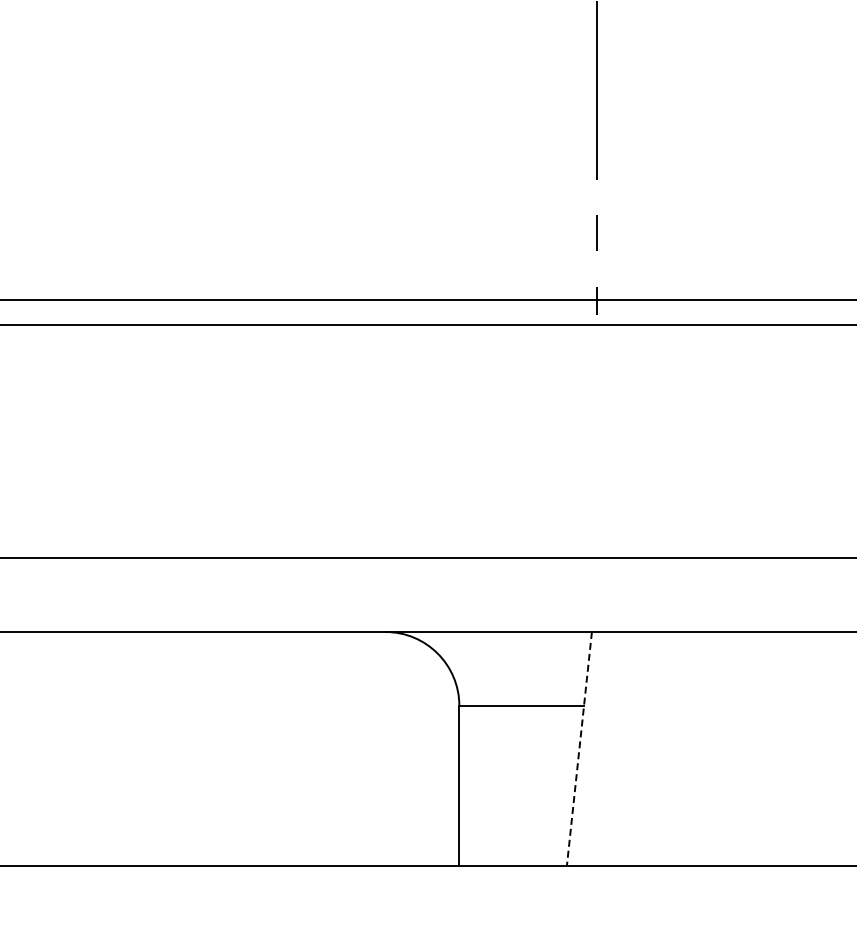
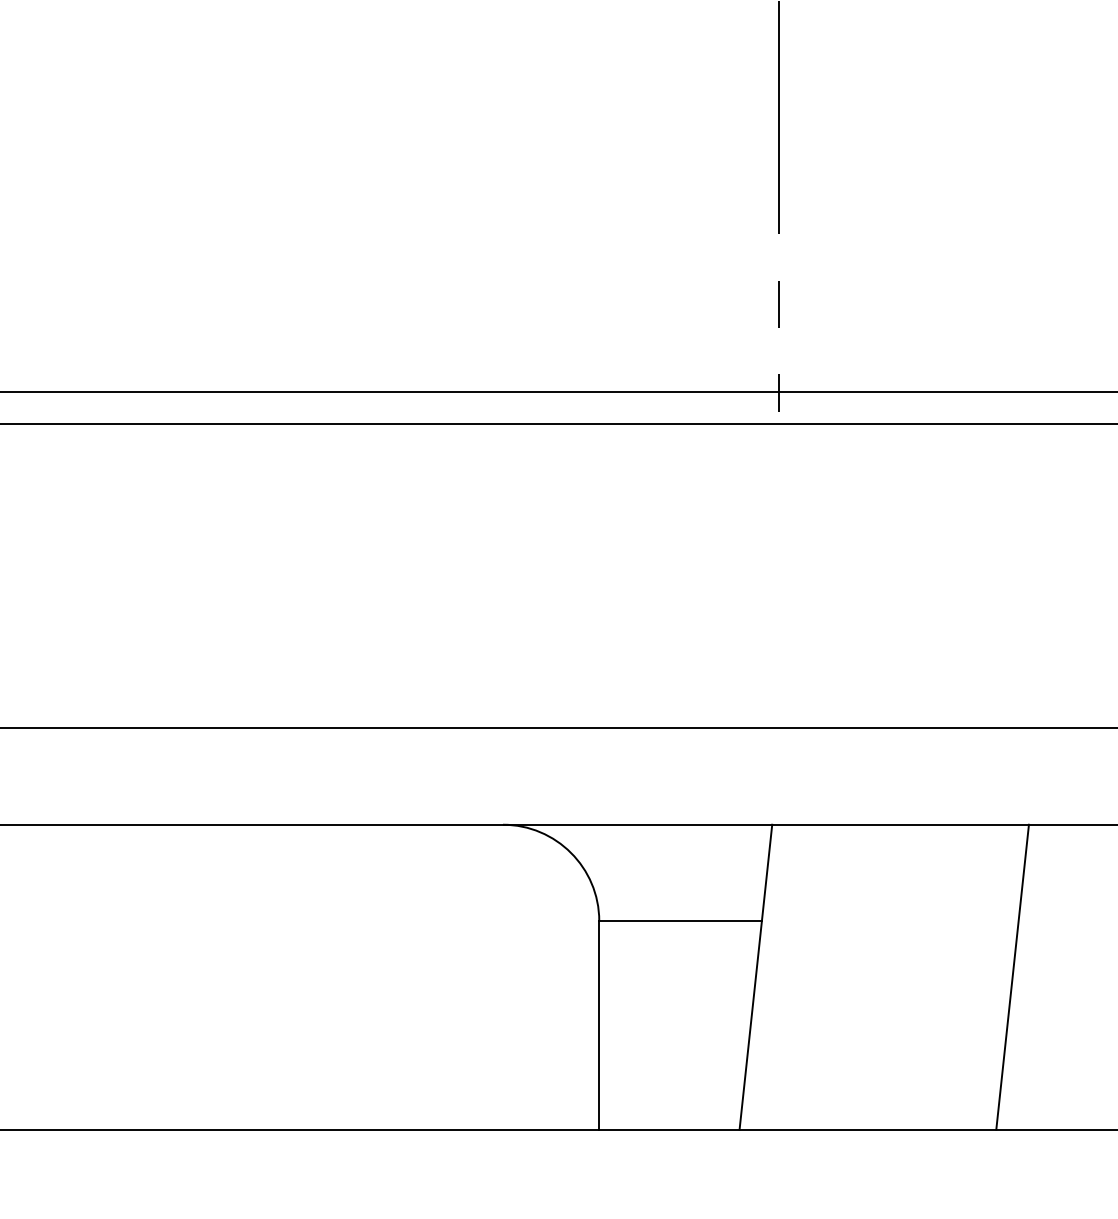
line: (579, 748) -> (755, 976), dashed -> solid
line: (775, 748) -> (1011, 976), added

